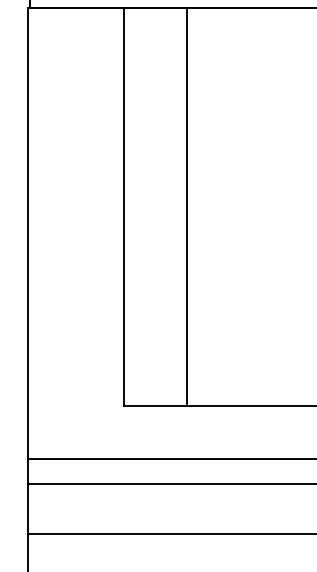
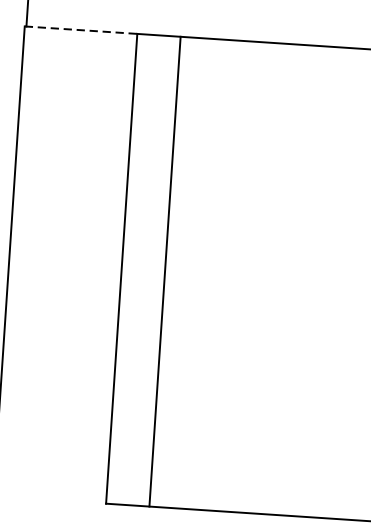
line: (75, 7) -> (80, 29), solid -> dashed
line: (187, 206) -> (165, 270), moved

